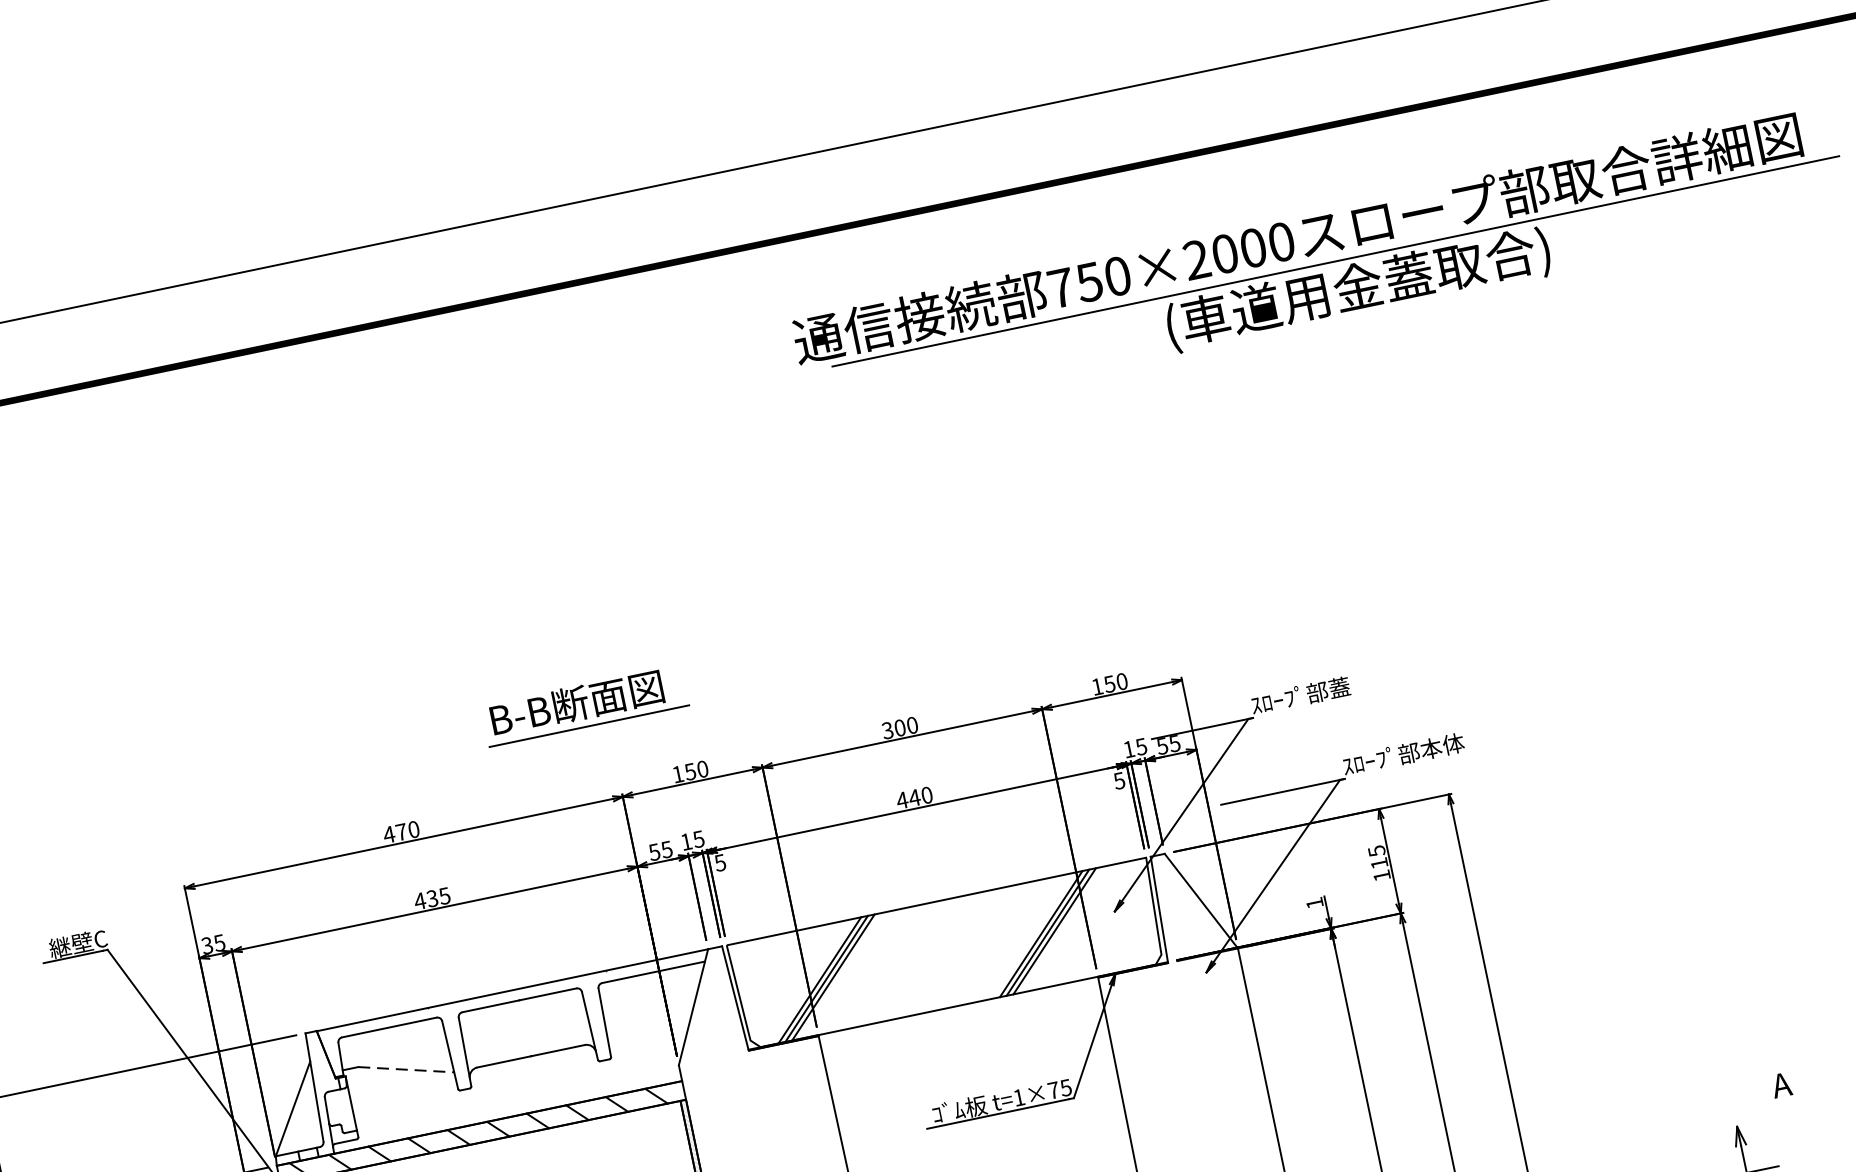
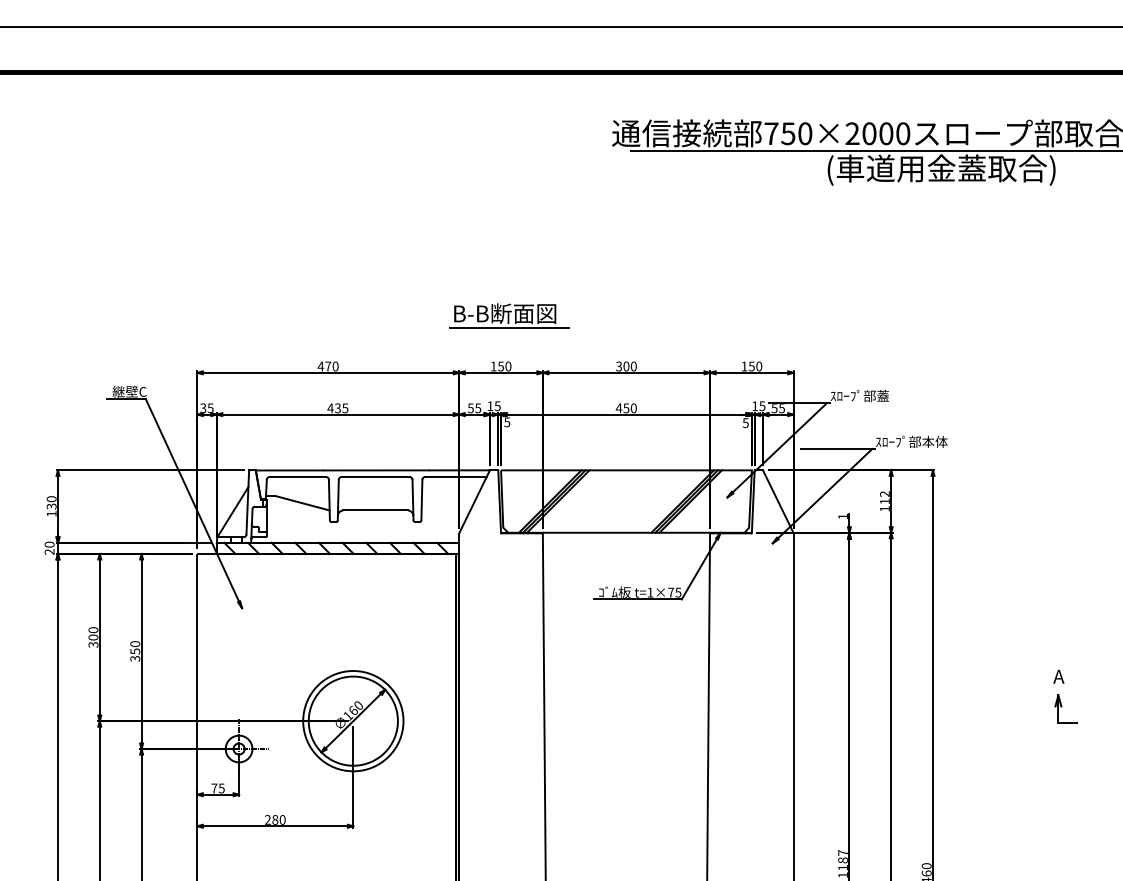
part: (584, 704) -> (509, 315), moved
text: (914, 798) -> (626, 408), 440 -> 450
text: (1376, 851) -> (884, 494), 115 -> 112
line: (406, 1070) -> (302, 503), dashed -> solid
text: (1780, 1084) -> (1058, 676), moved

